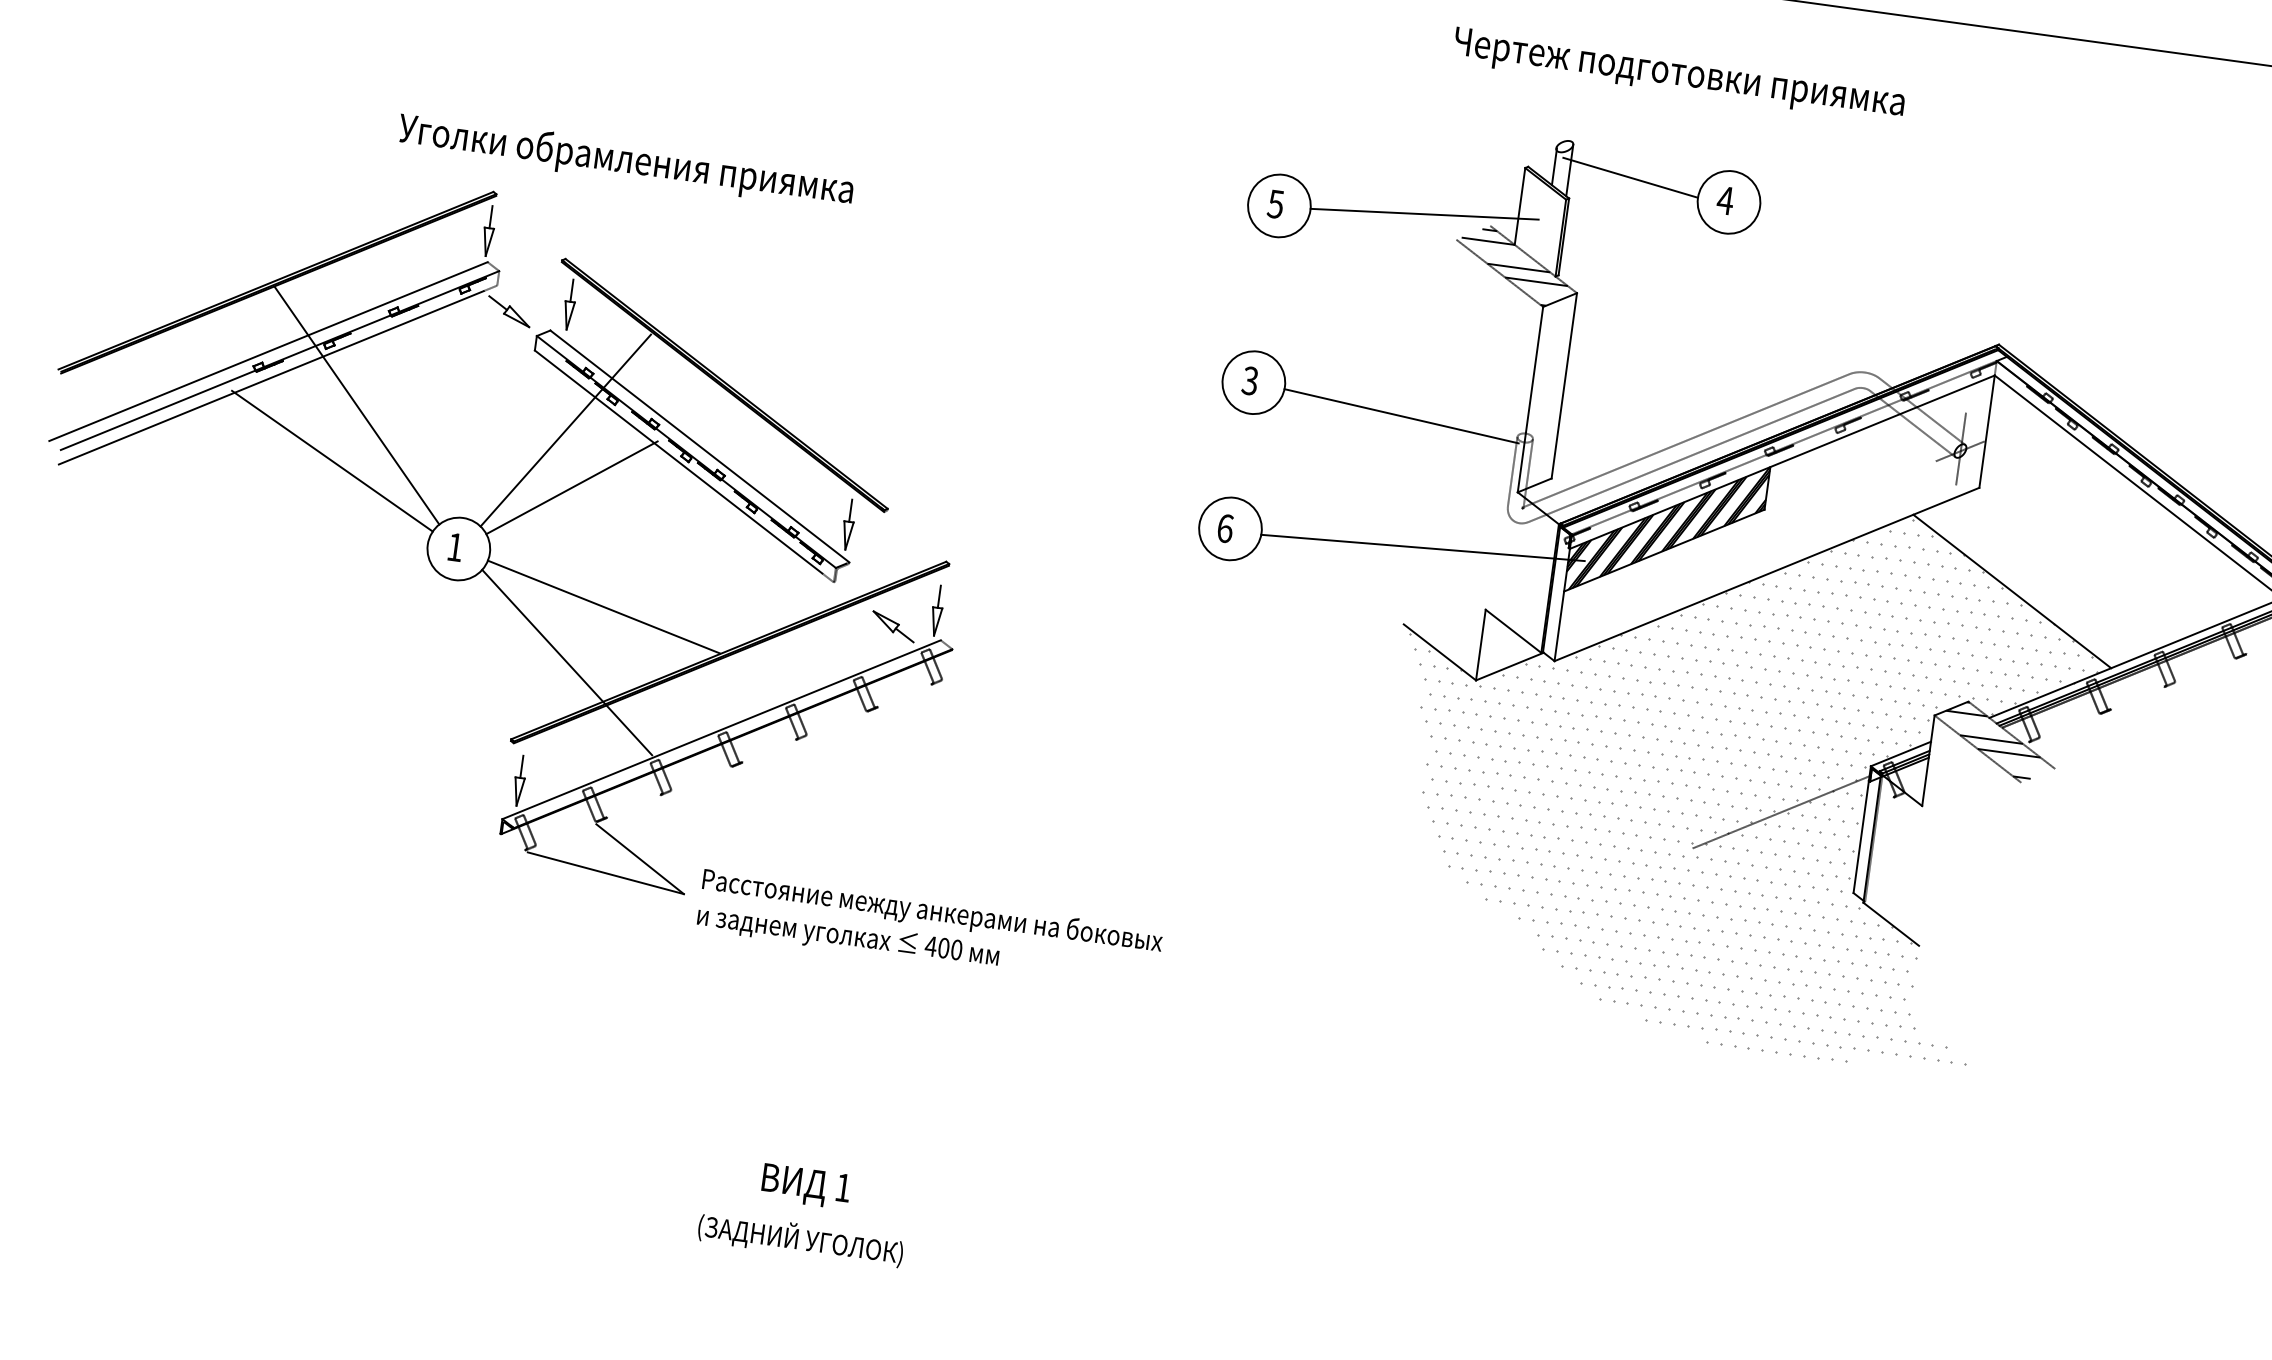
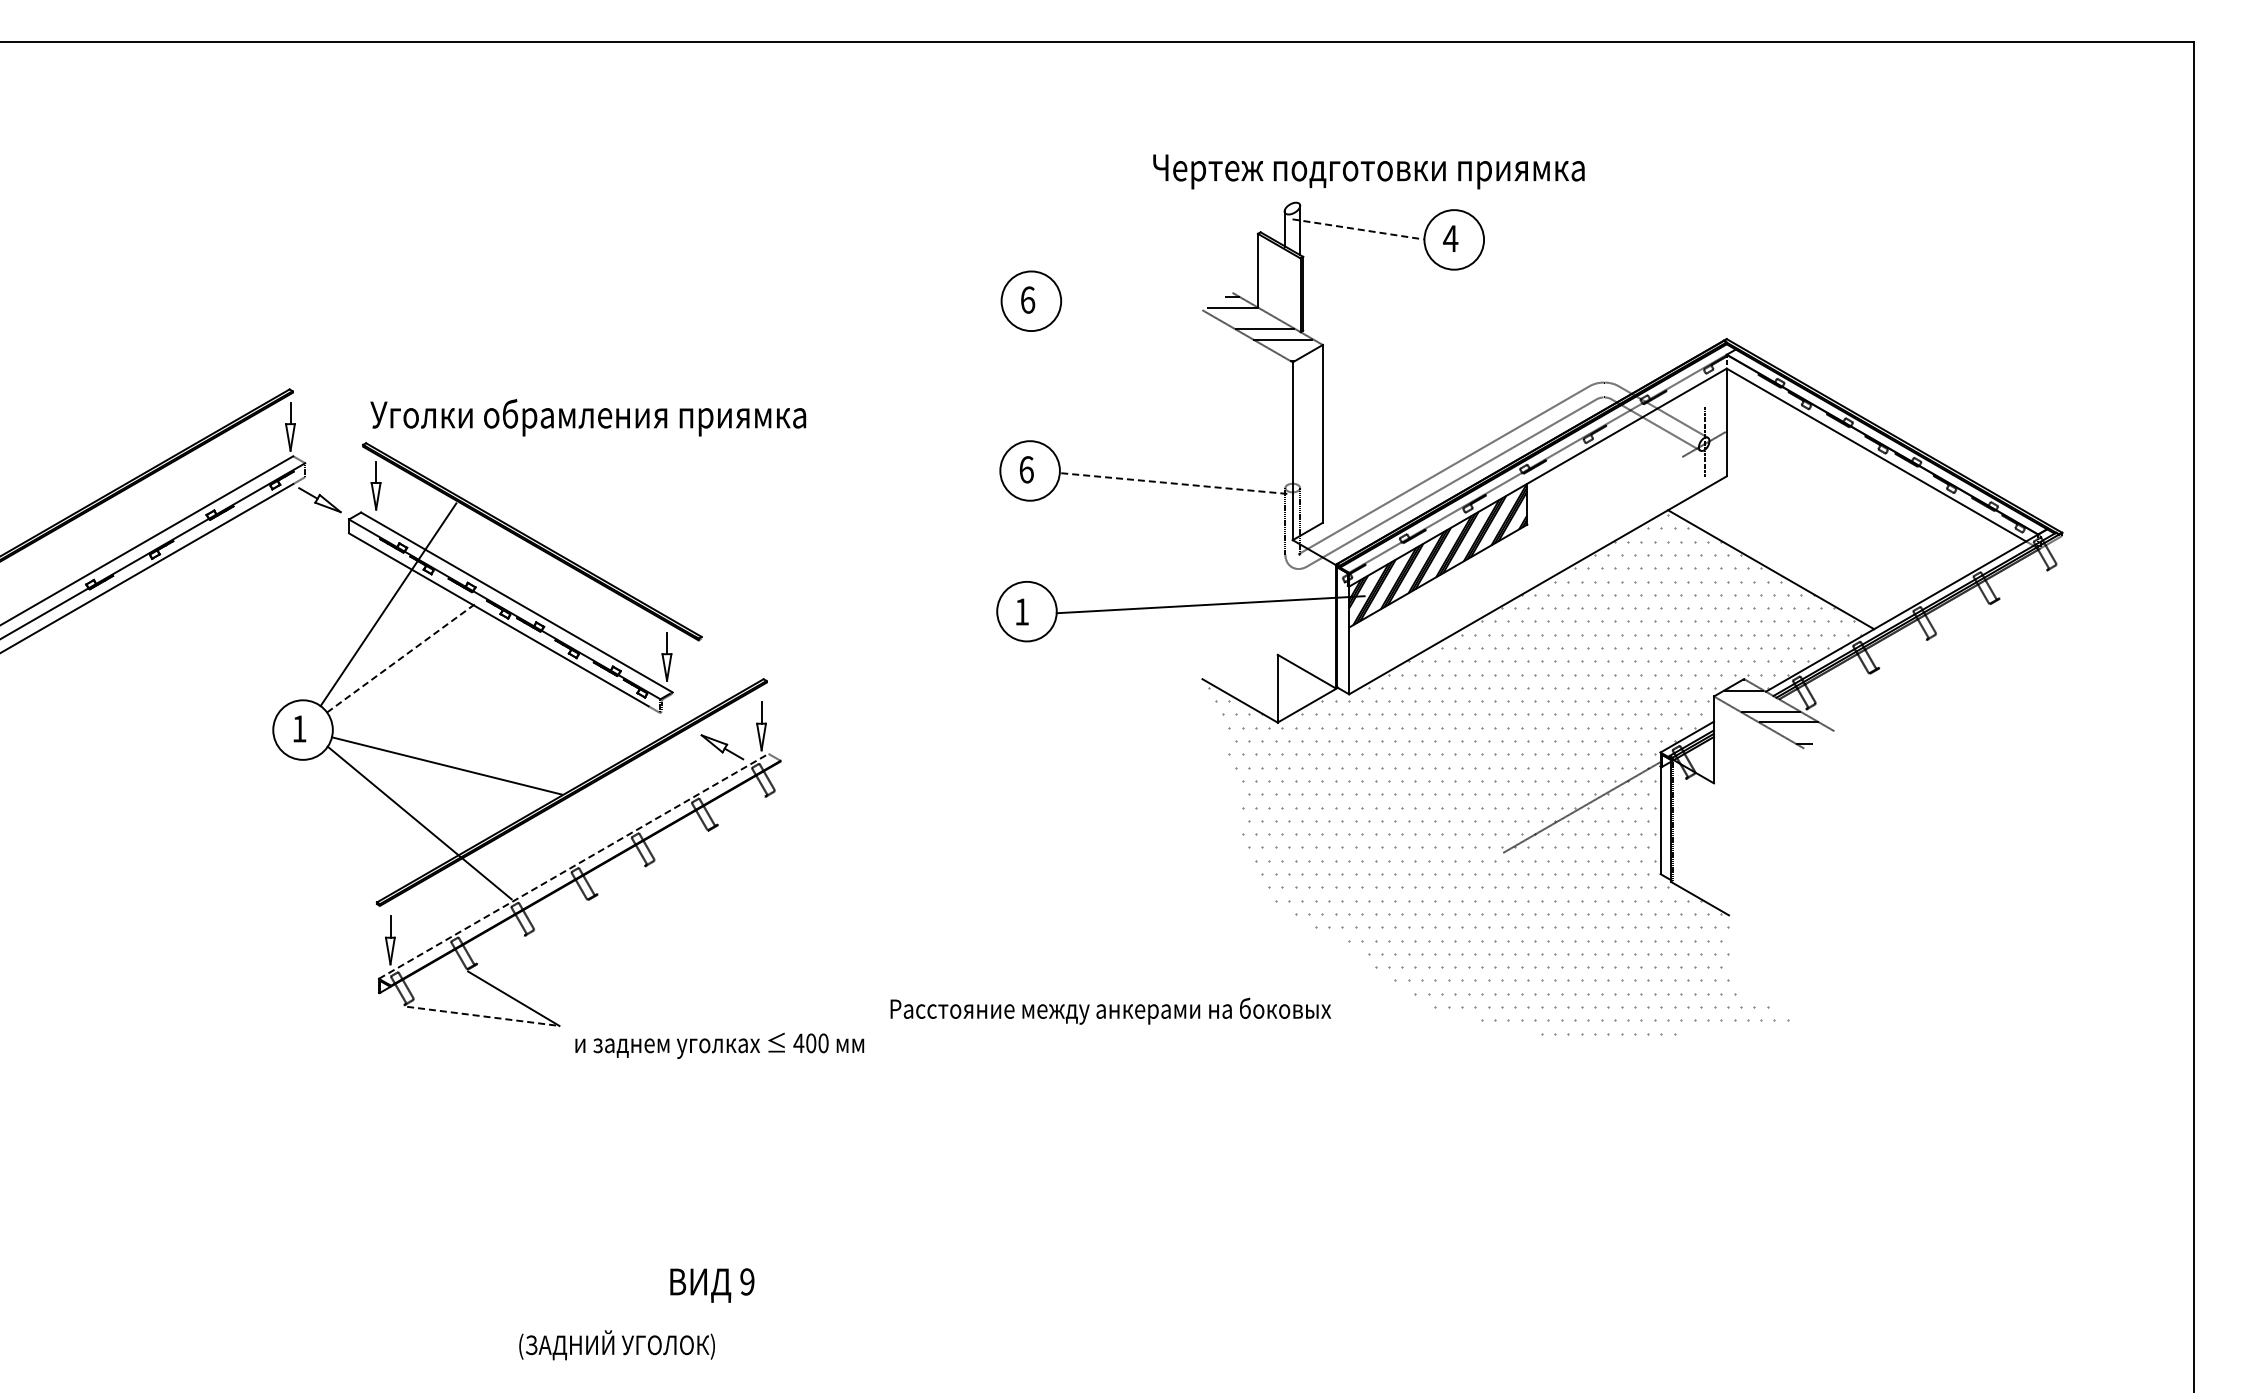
text: (1678, 75) -> (1368, 171), moved
text: (626, 161) -> (588, 417), moved
line: (1630, 177) -> (1358, 229), solid -> dashed
text: (1275, 203) -> (1027, 299), 5 -> 6
line: (1425, 213) -> (1169, 289), removed
text: (1250, 380) -> (1026, 469), 3 -> 6
line: (356, 405) -> (188, 608), removed
line: (1401, 416) -> (1173, 483), solid -> dashed
line: (332, 460) -> (172, 663), removed
line: (571, 487) -> (401, 657), solid -> dashed
text: (1225, 528) -> (1022, 611), 6 -> 1
line: (721, 729) -> (573, 866), solid -> dashed
line: (606, 873) -> (483, 1016), solid -> dashed
text: (932, 911) -> (1110, 1010), moved
text: (843, 1187) -> (747, 1281), 1 -> 9
text: (800, 1239) -> (616, 1345), moved

